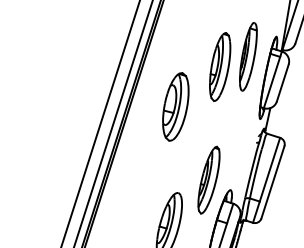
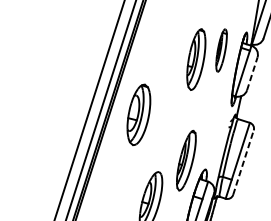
part: (248, 56) -> (221, 50), size x0.7
line: (282, 82) -> (252, 73), solid -> dashed
part: (175, 106) -> (138, 114), moved
line: (272, 182) -> (243, 162), solid -> dashed

